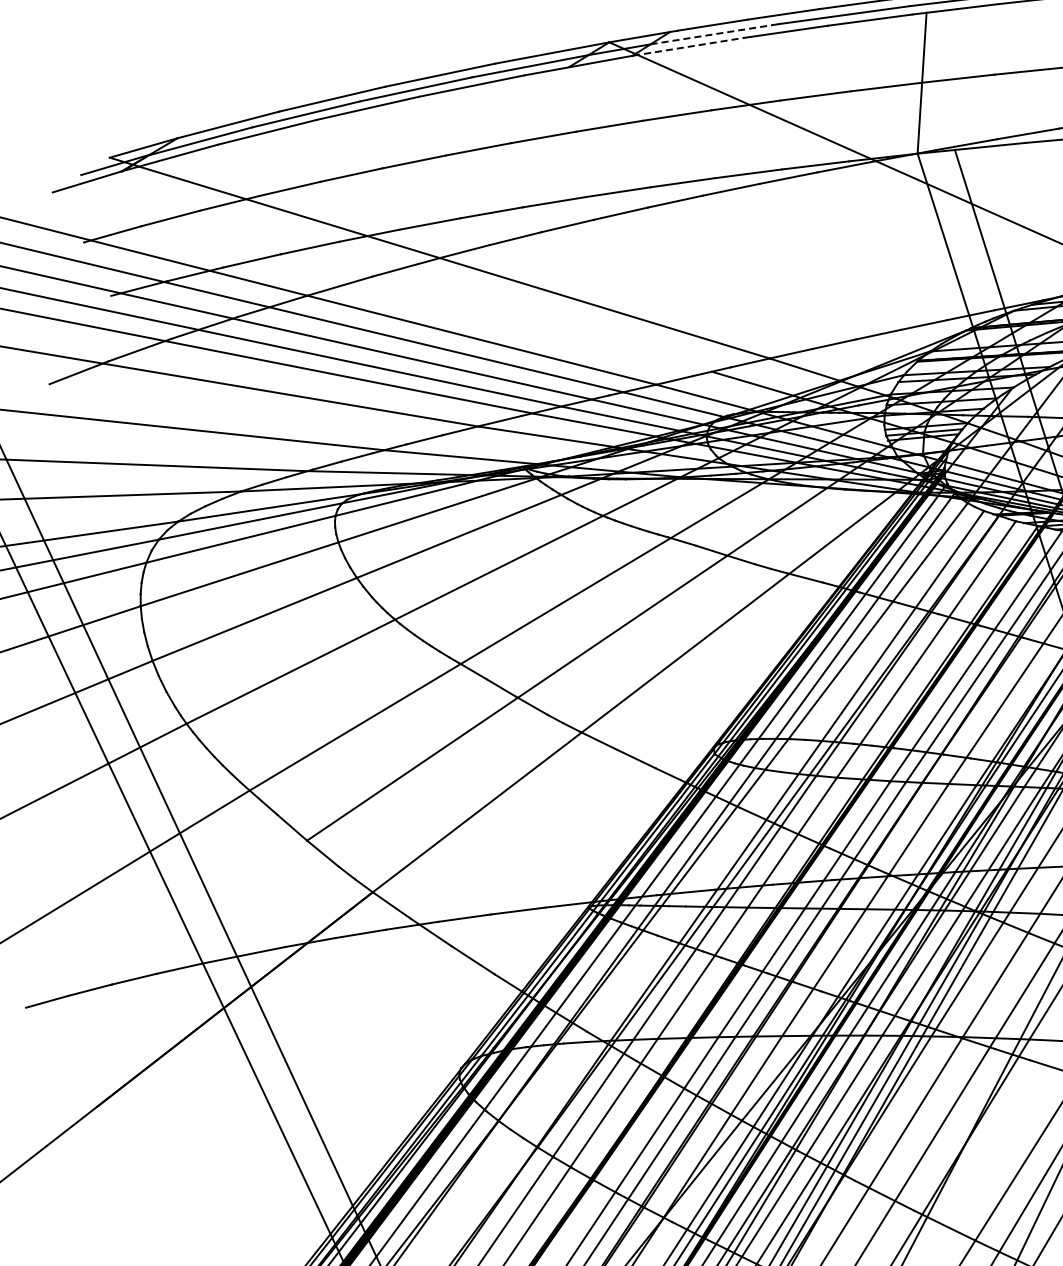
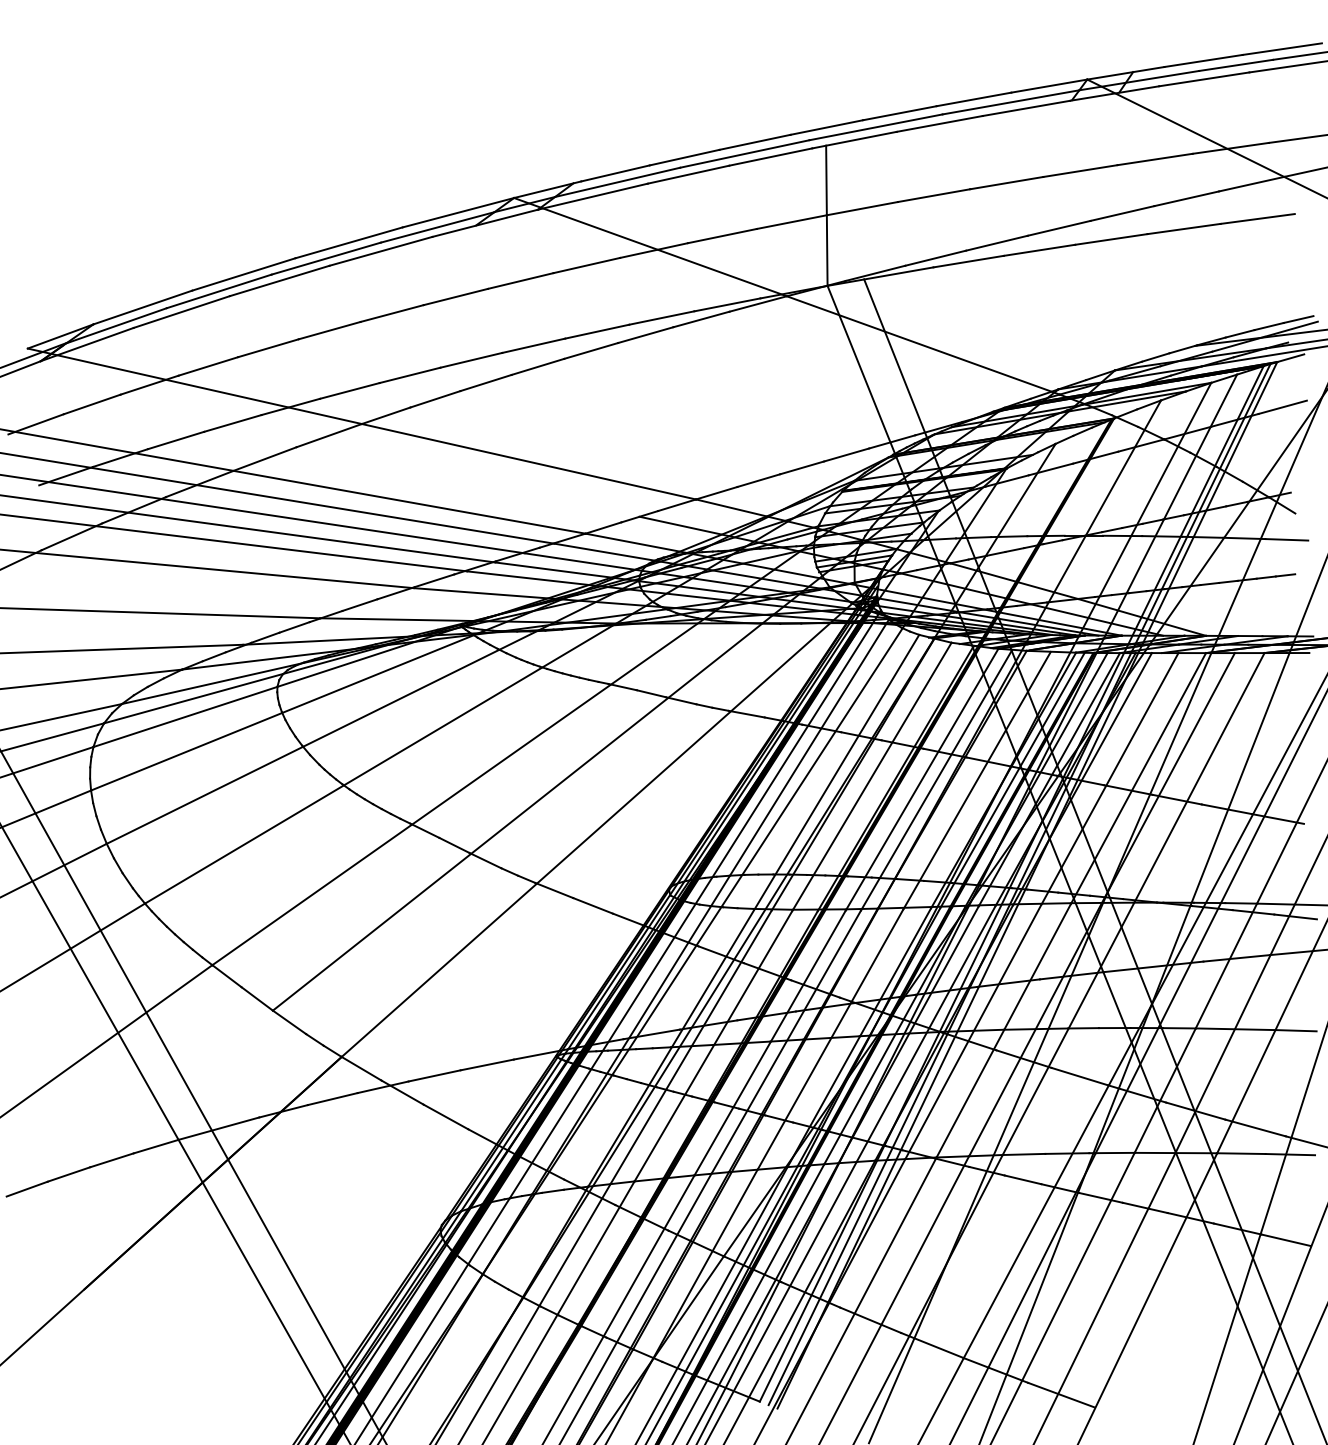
line: (715, 34) -> (618, 182), dashed -> solid
line: (689, 46) -> (593, 196), dashed -> solid

